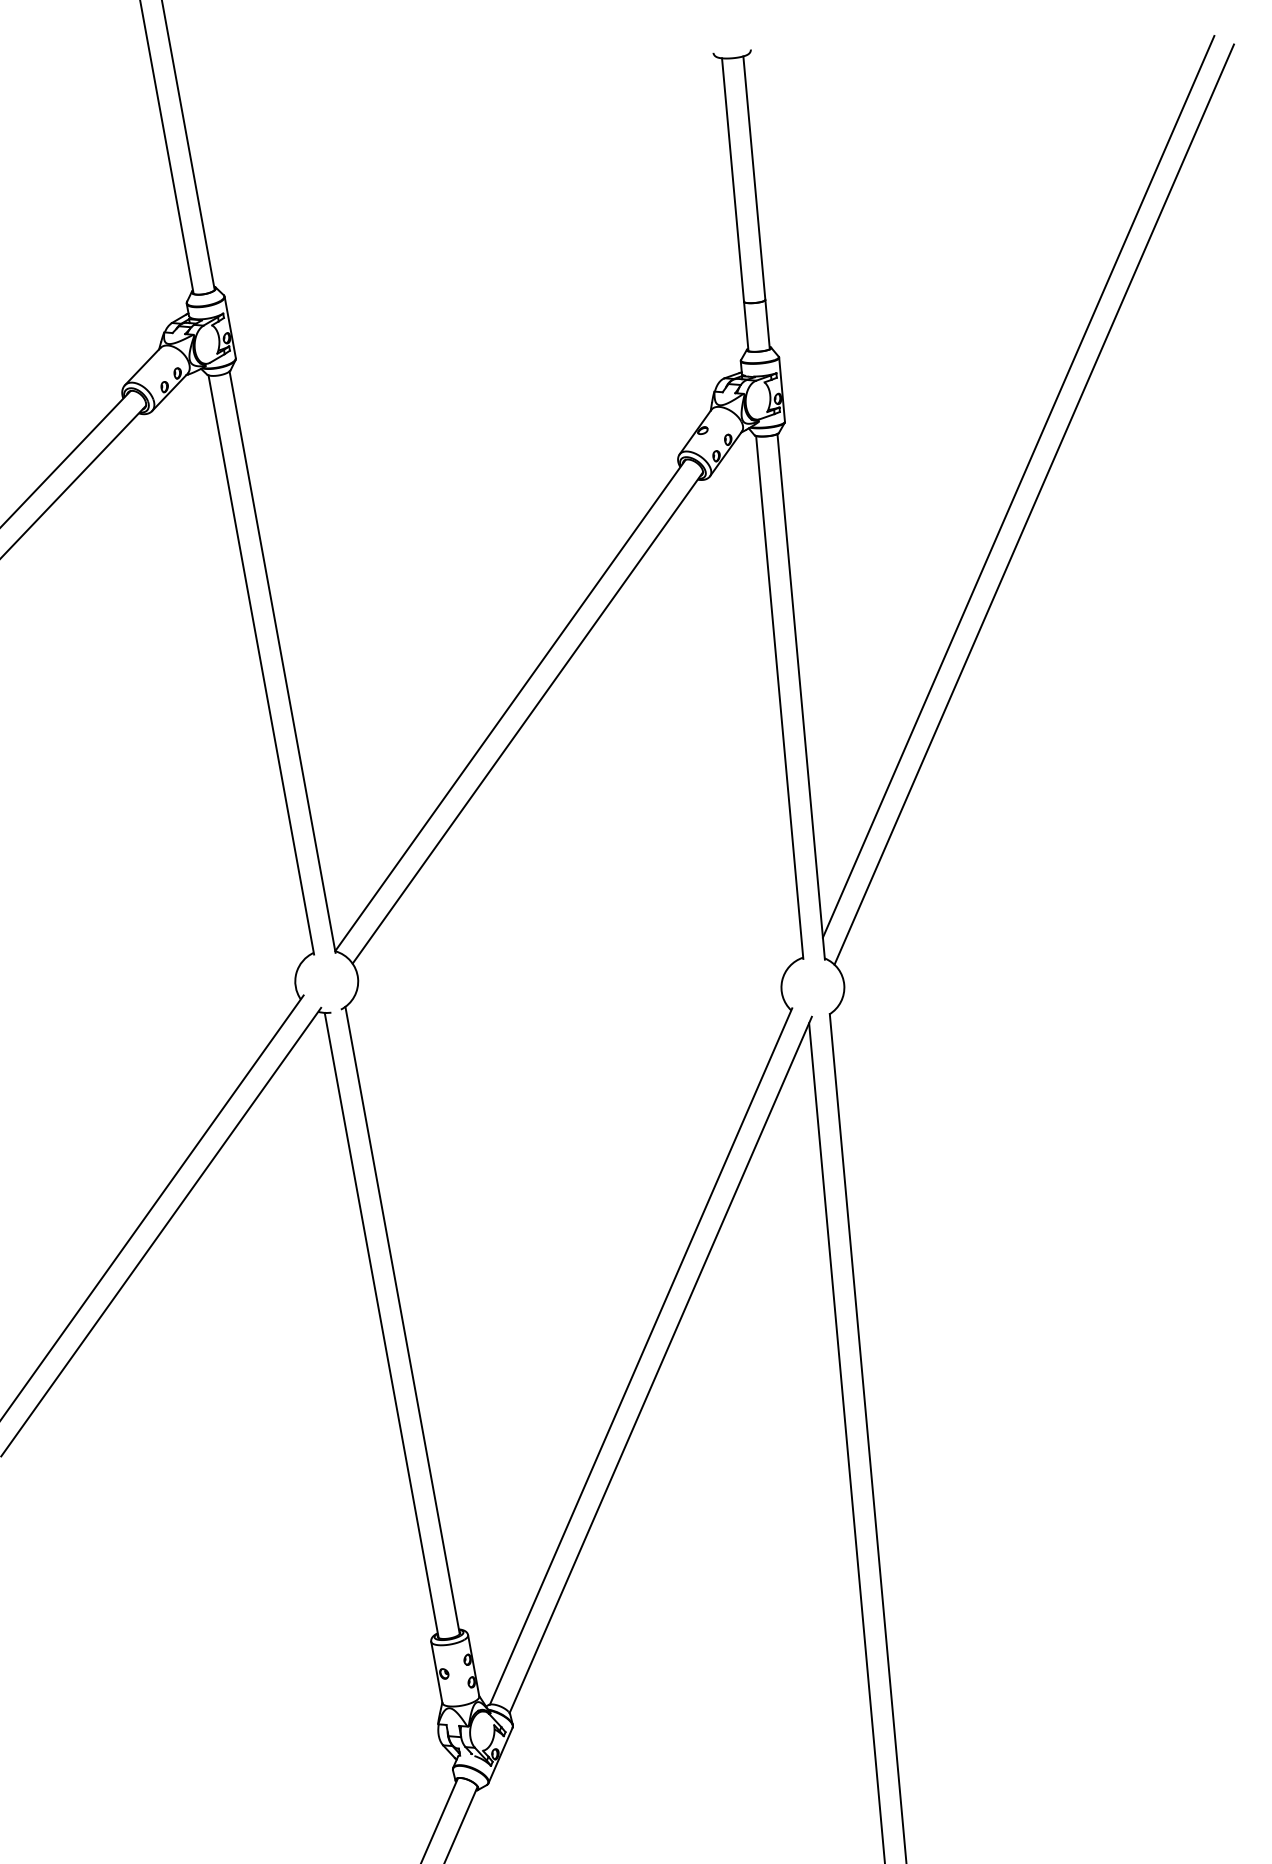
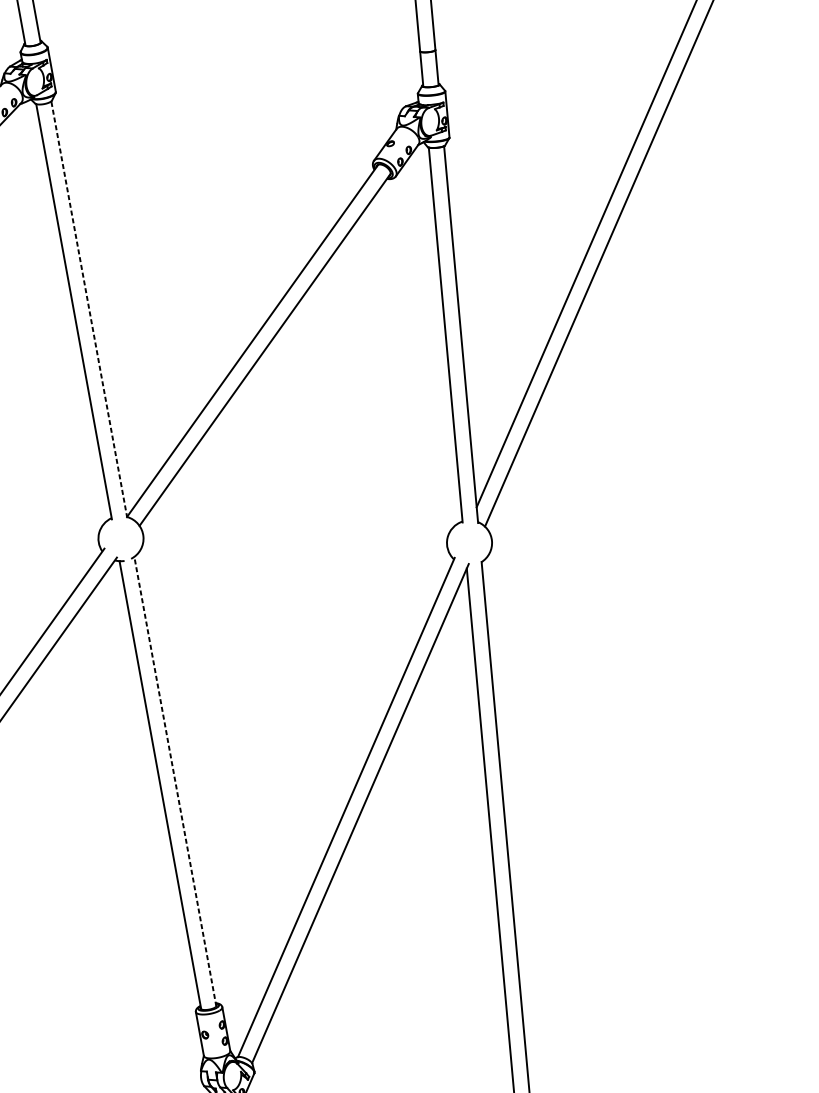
line: (282, 661) -> (89, 309), solid -> dashed
line: (402, 1320) -> (175, 781), solid -> dashed

